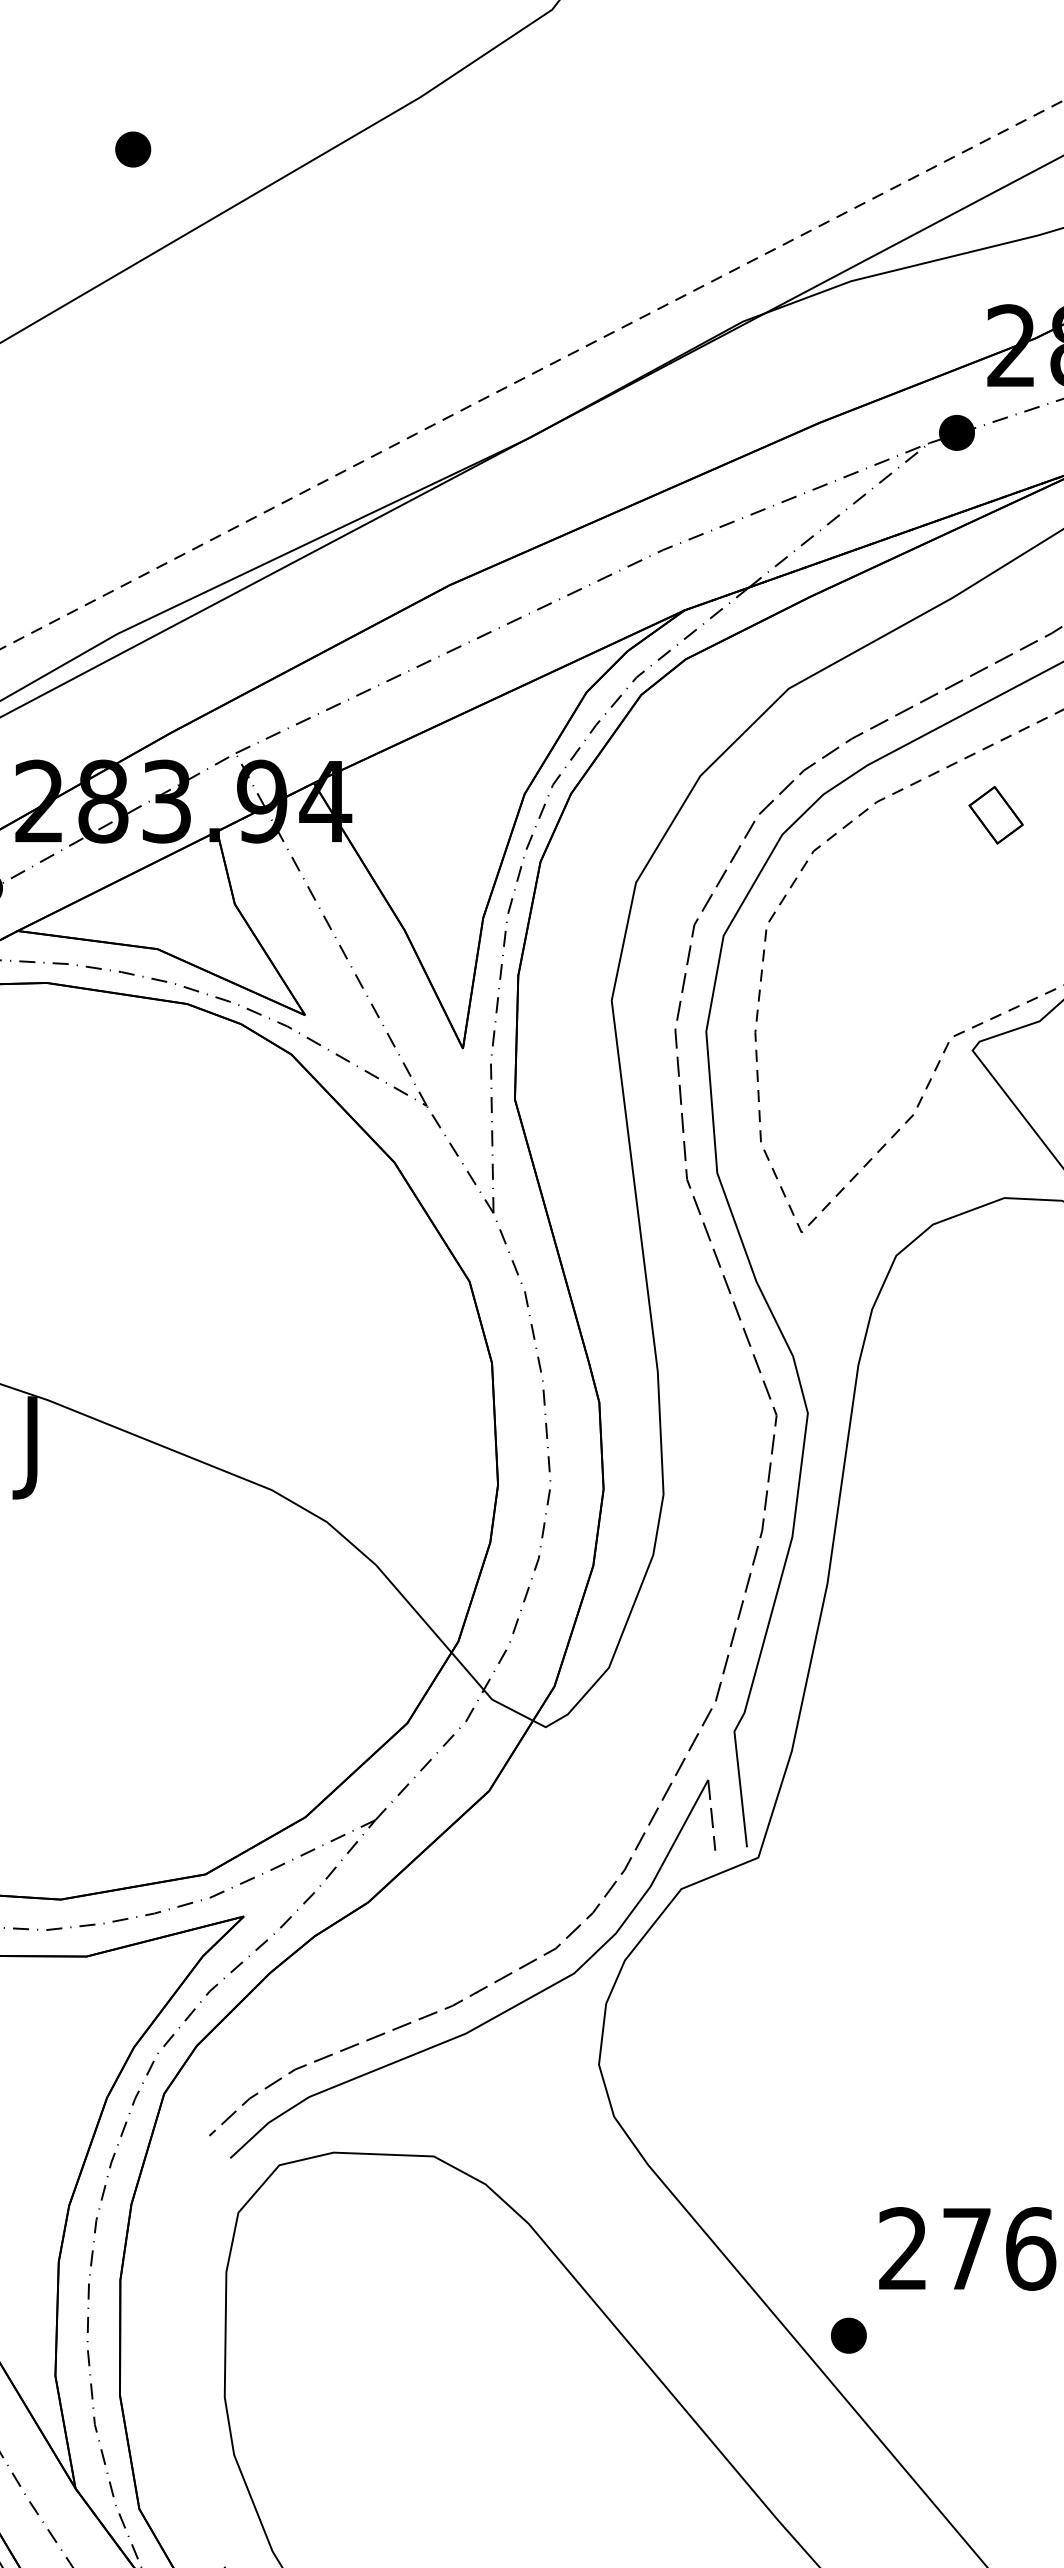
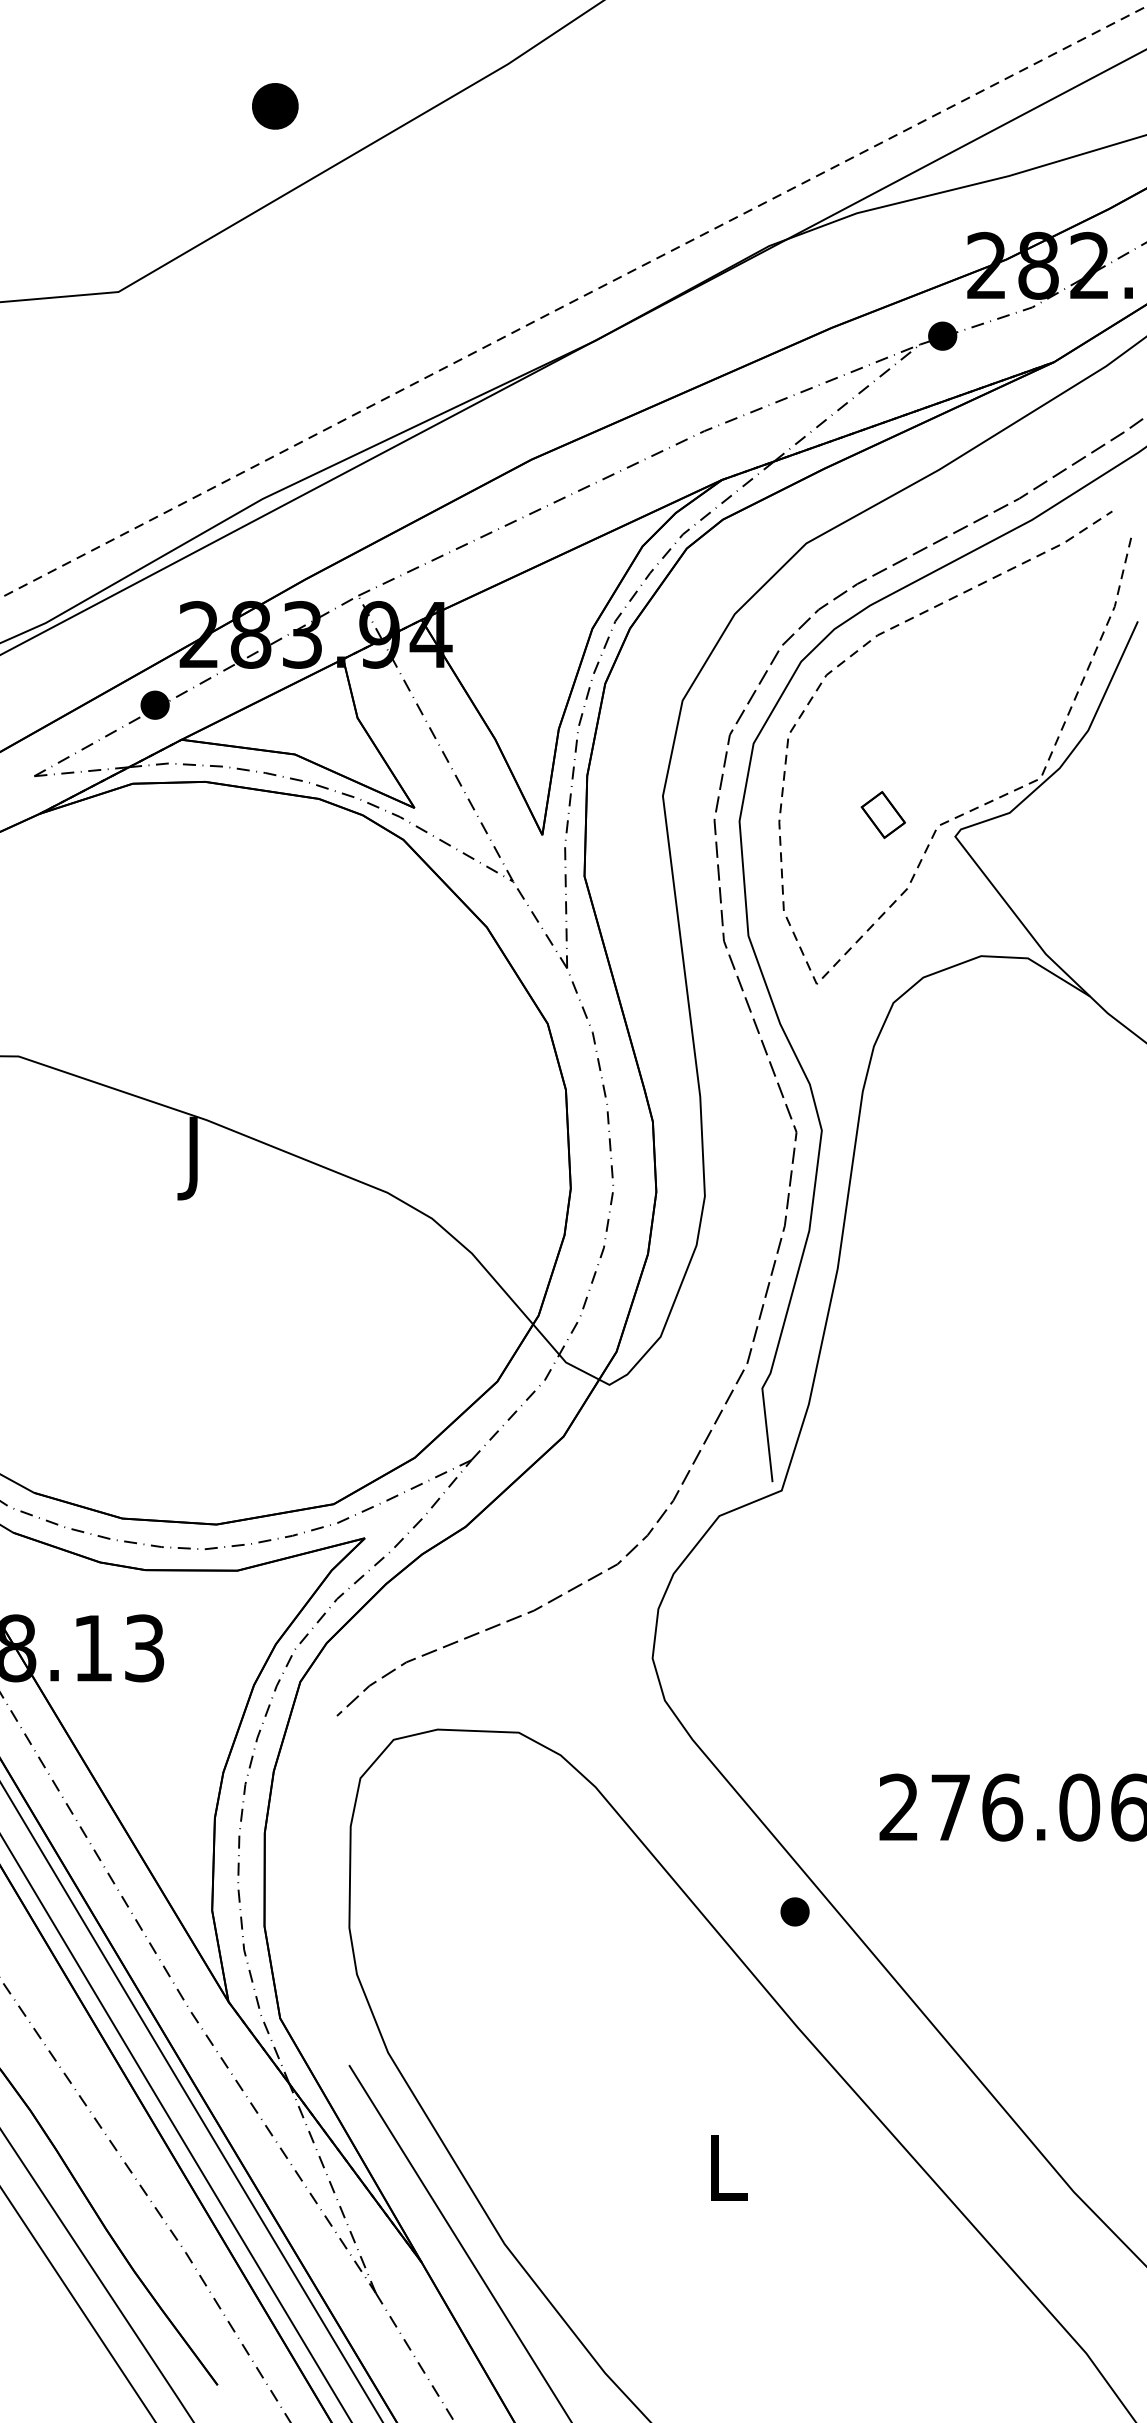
part: (132, 149) -> (274, 106), size x1.6
part: (995, 814) -> (882, 814), moved
part: (495, 2015) -> (568, 1618), removed
part: (848, 2335) -> (794, 1911), moved

